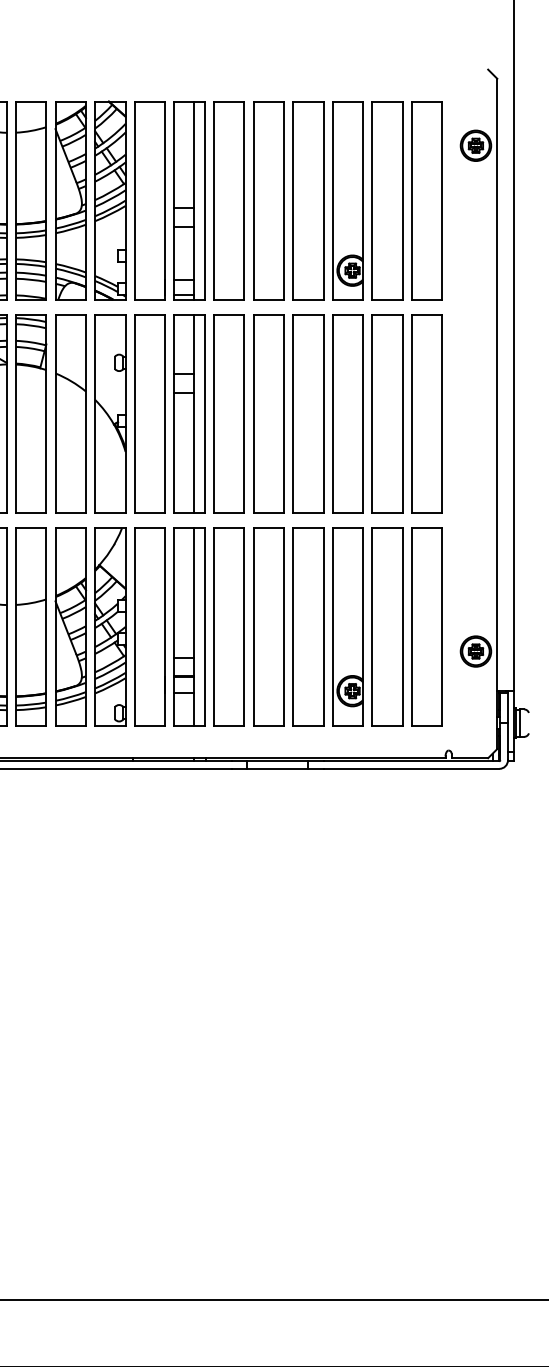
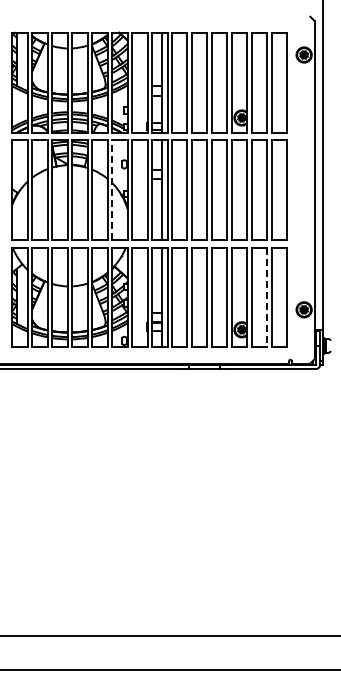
line: (95, 414) -> (112, 190), solid -> dashed
line: (403, 627) -> (267, 297), solid -> dashed

